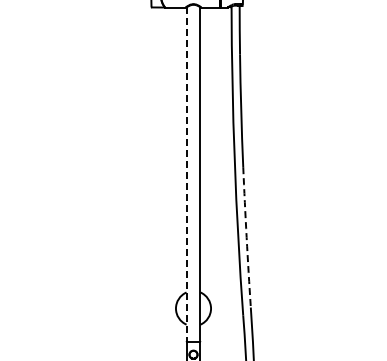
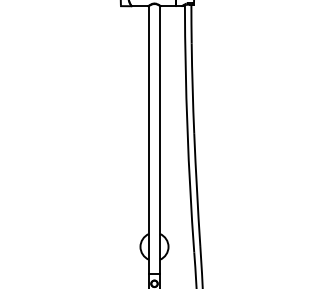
line: (186, 175) -> (148, 140), dashed -> solid
arc: (246, 237) -> (196, 190), dashed -> solid

